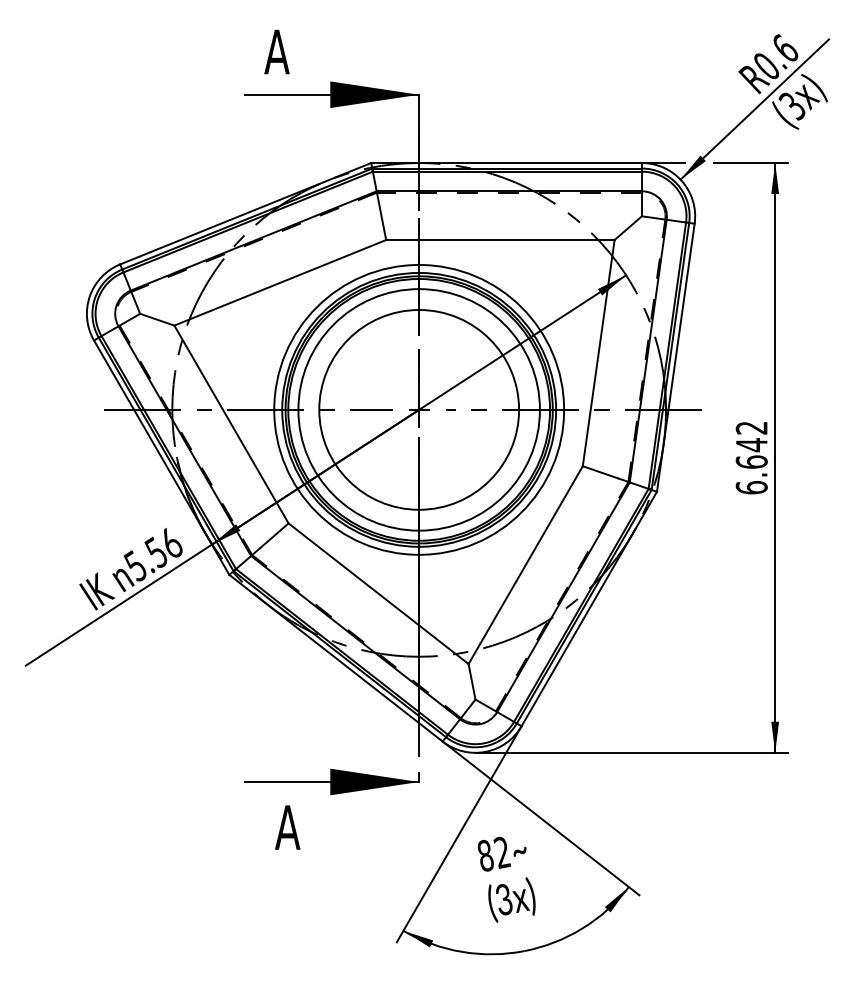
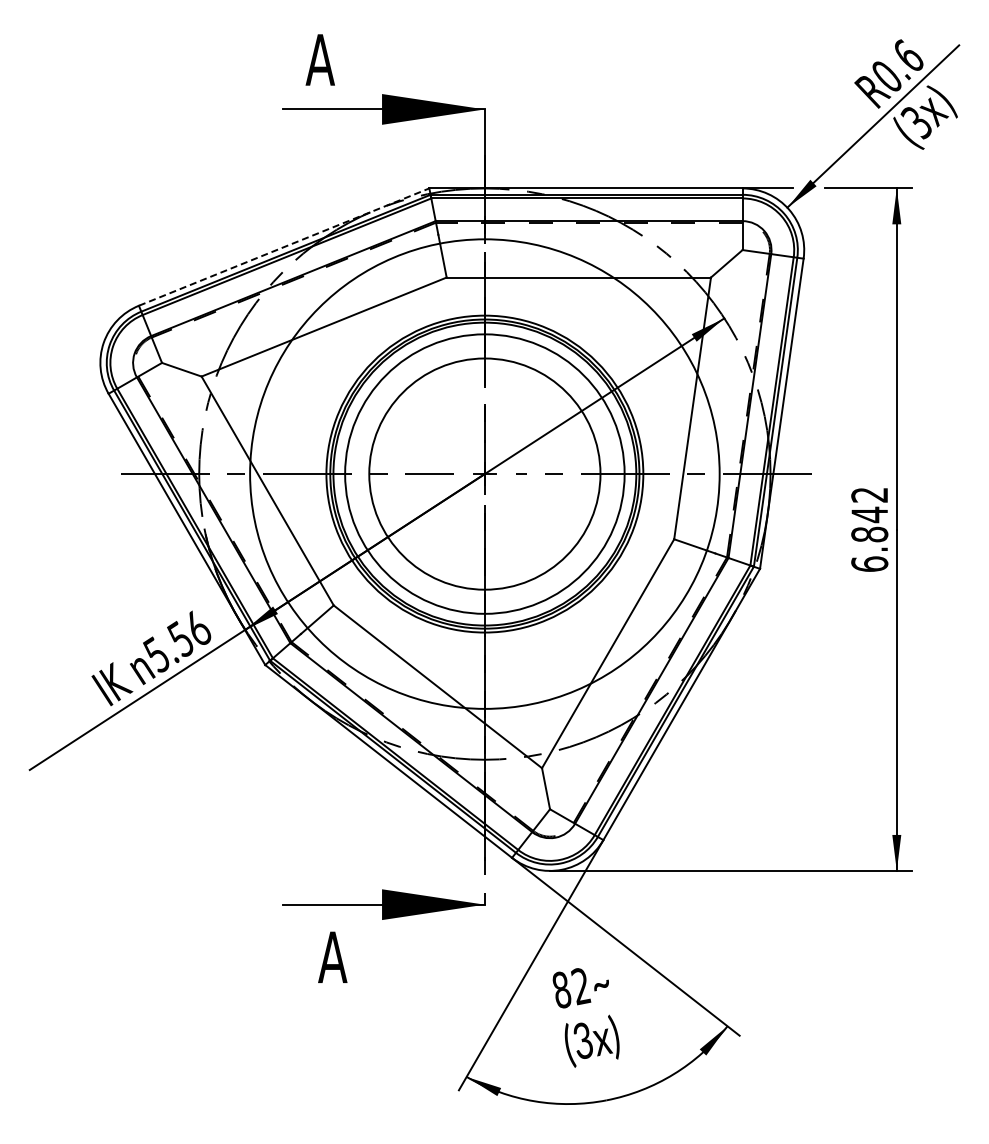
line: (246, 214) -> (284, 247), solid -> dashed
circle: (418, 409) -> (484, 473), size x1.4
text: (751, 462) -> (869, 534), 6.642 -> 6.842

